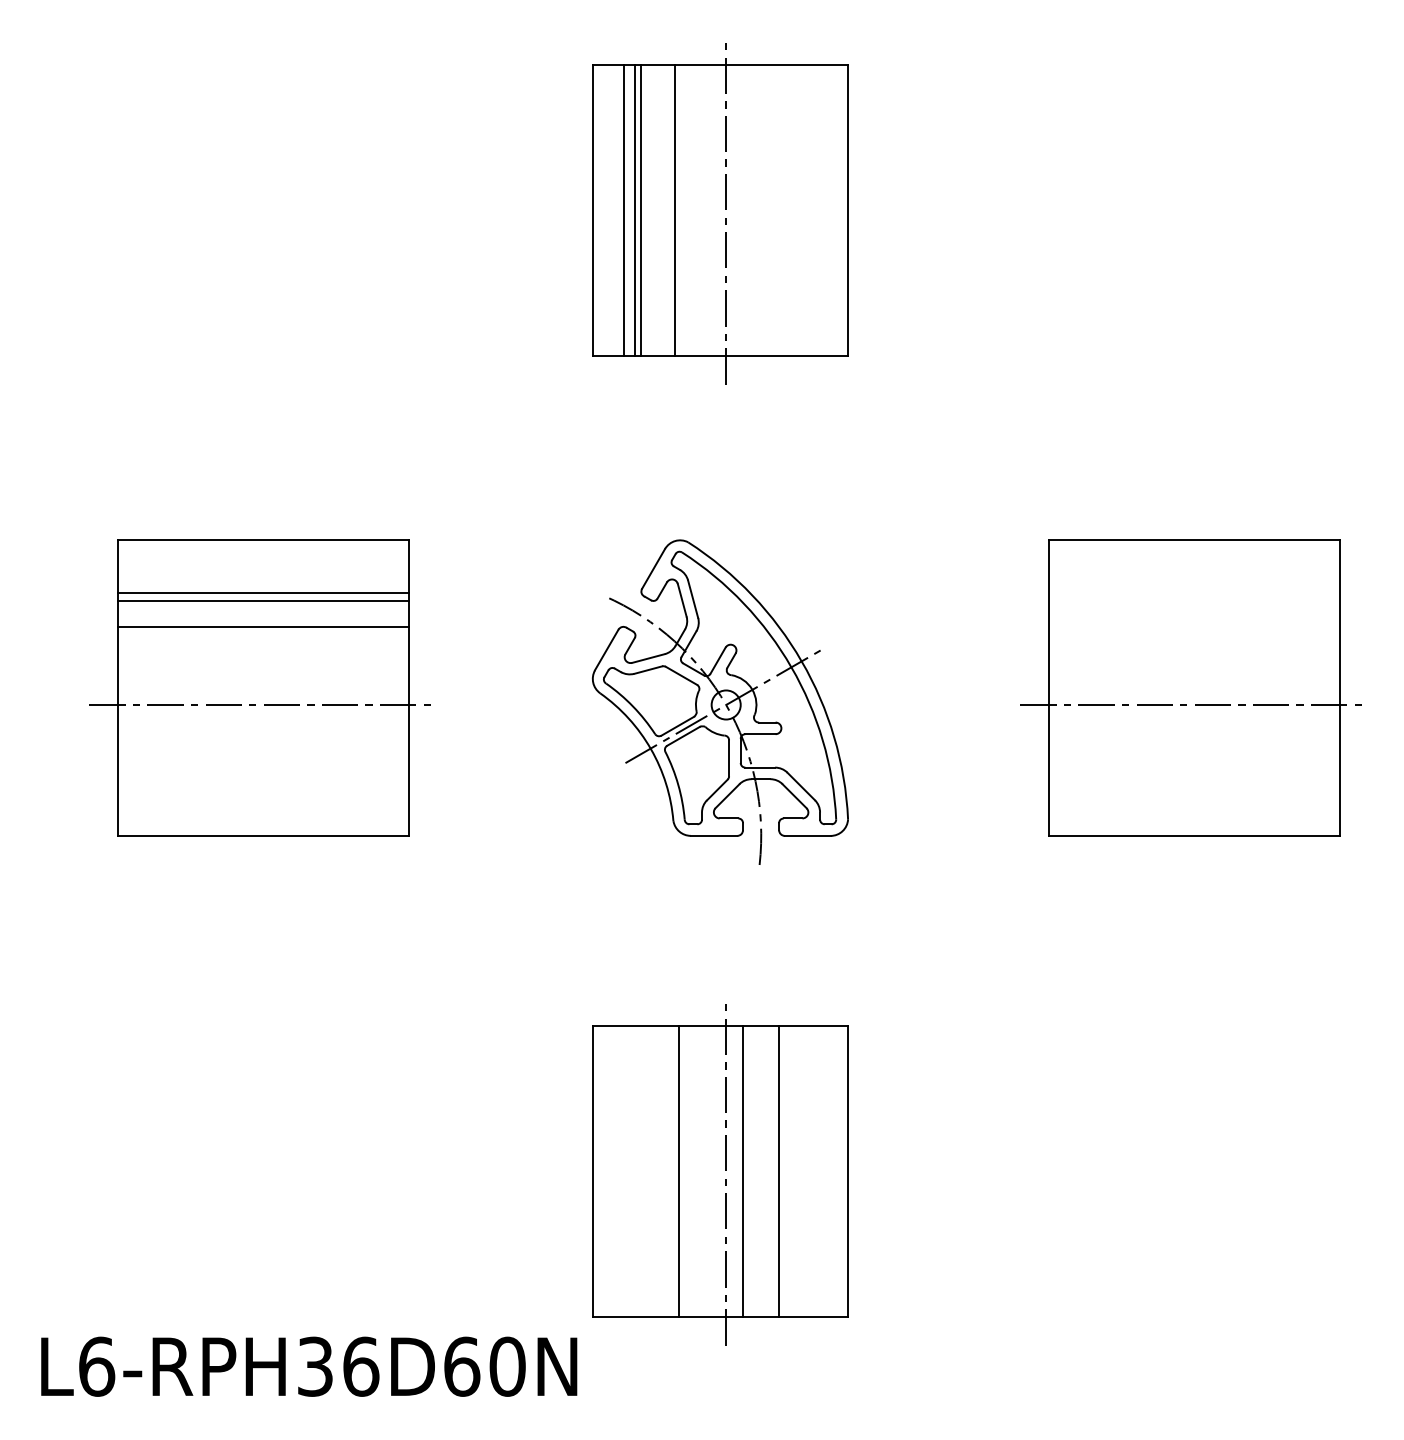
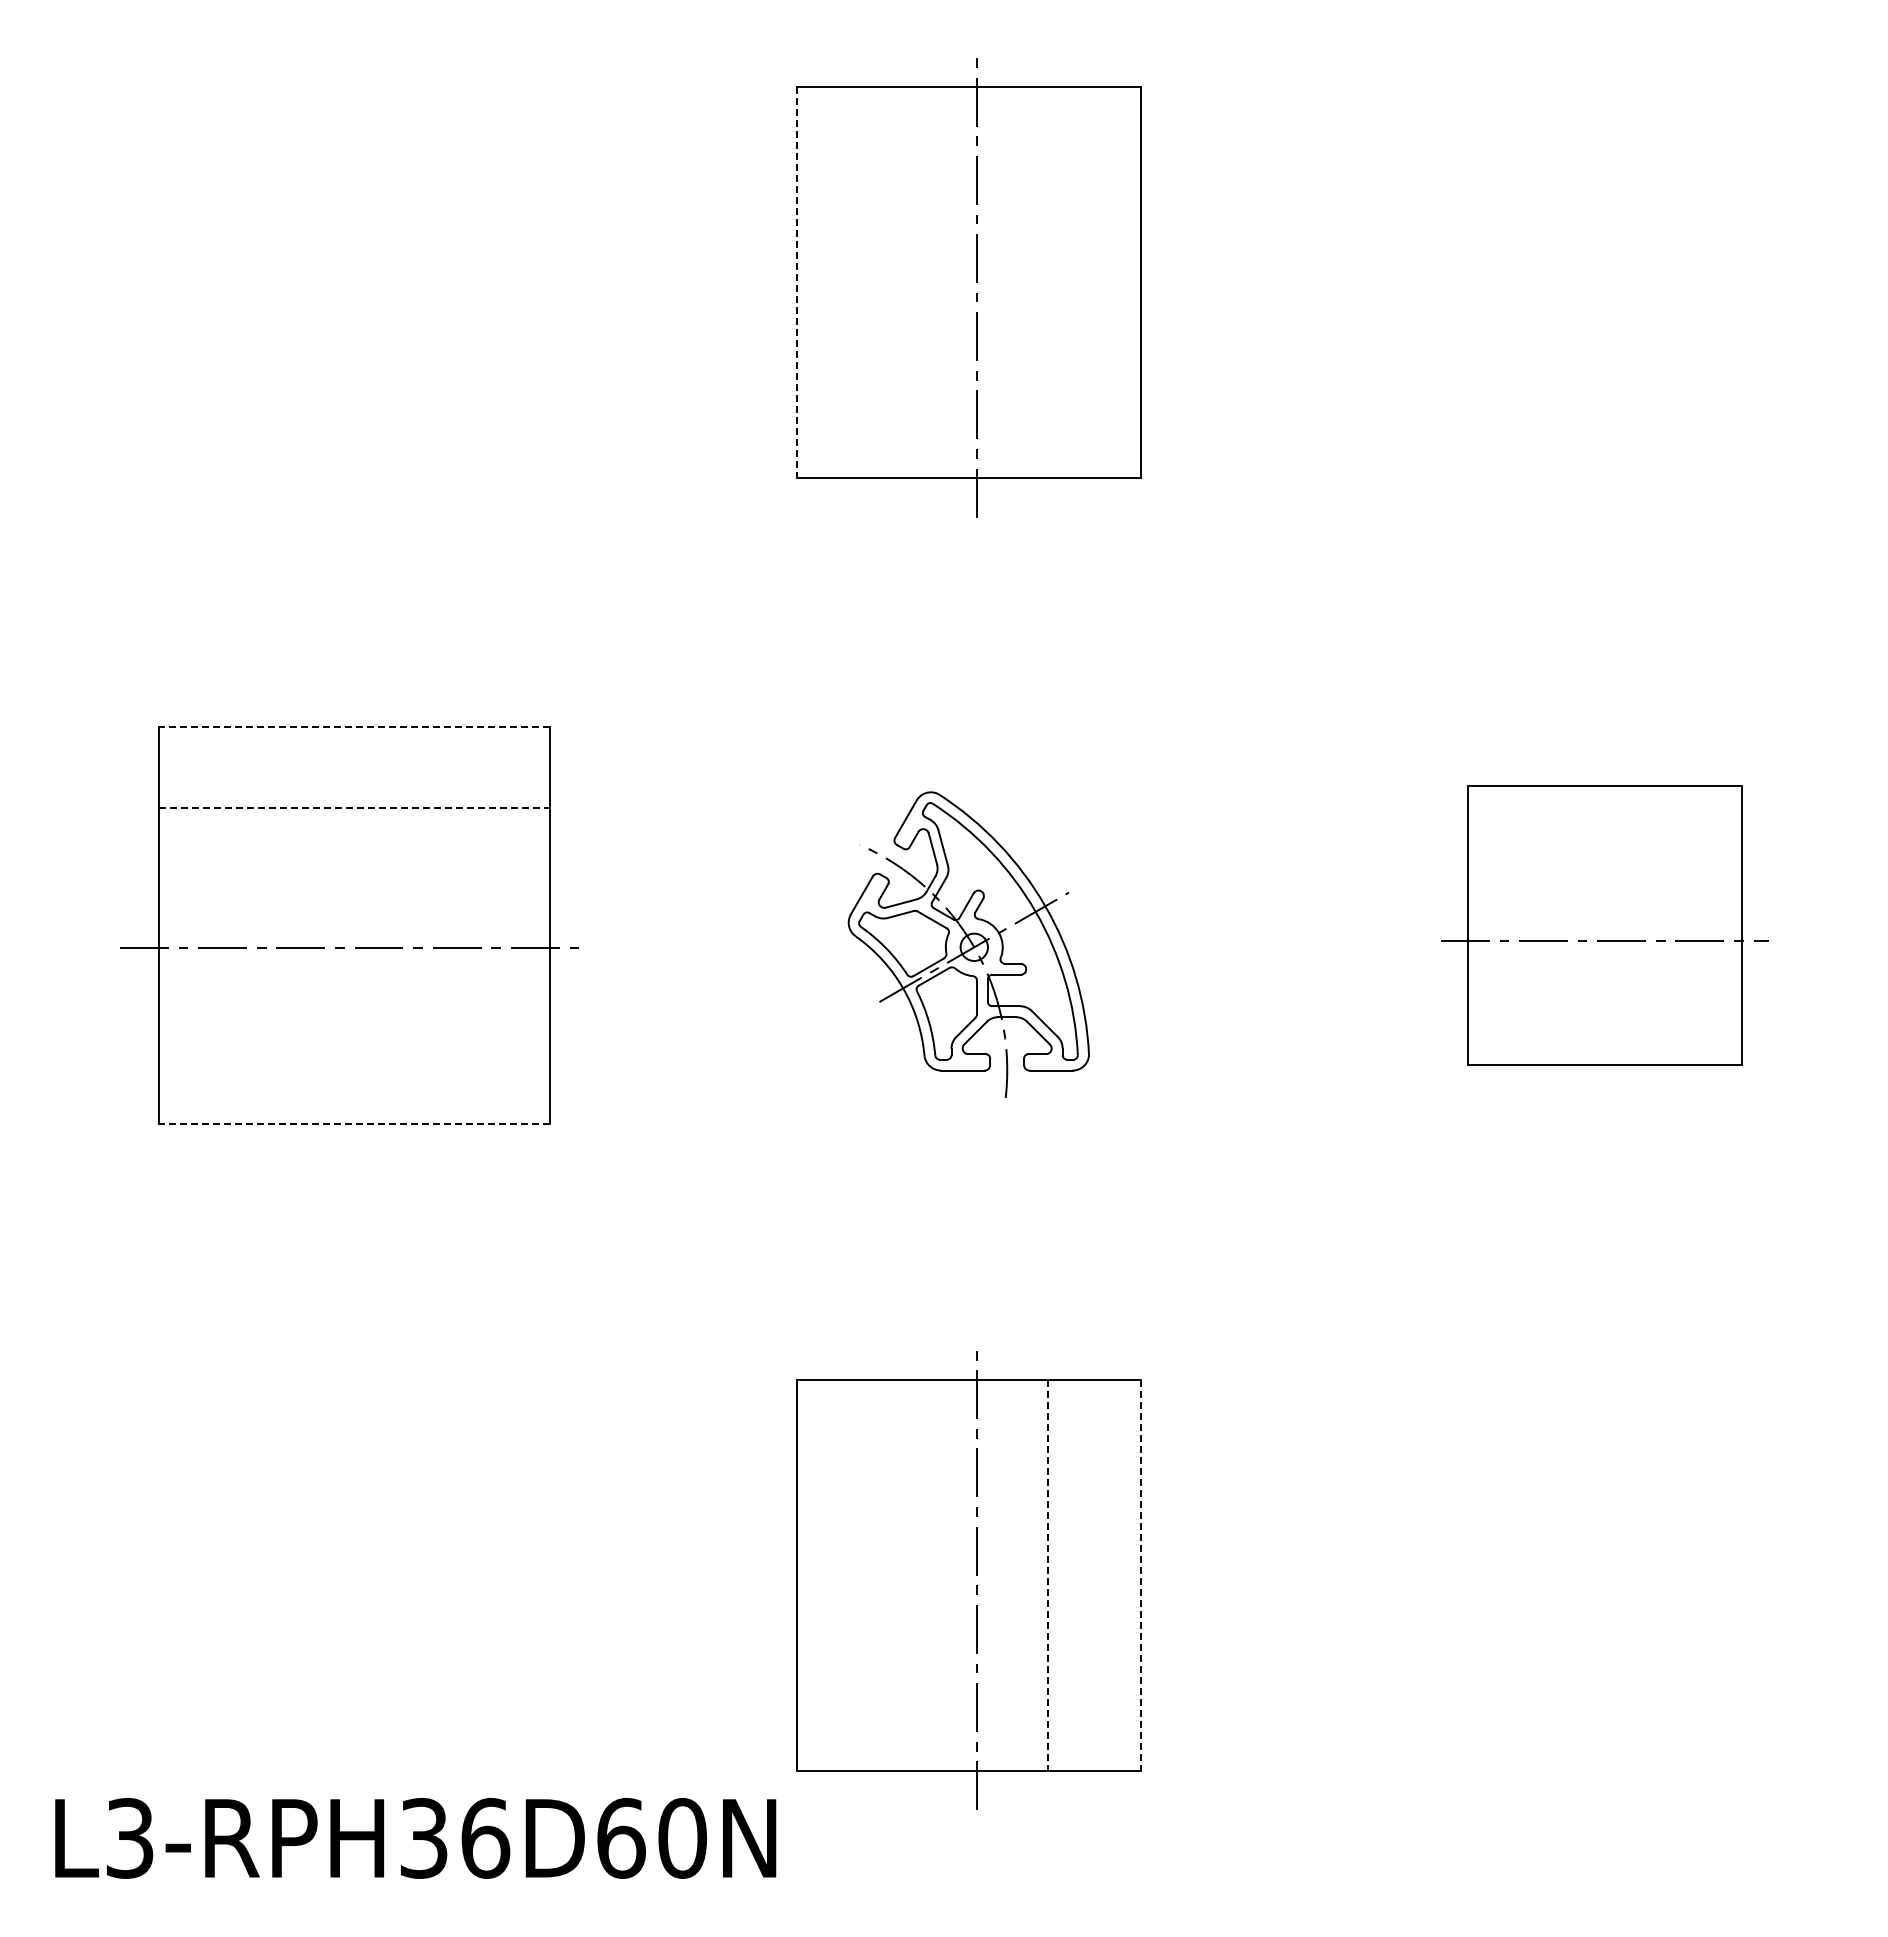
line: (623, 209) -> (838, 282), removed
line: (635, 209) -> (854, 282), removed
line: (641, 209) -> (862, 282), removed
line: (675, 209) -> (908, 282), removed
line: (593, 210) -> (797, 283), solid -> dashed
line: (263, 540) -> (354, 726), solid -> dashed
line: (263, 593) -> (354, 798), removed
line: (264, 601) -> (355, 808), solid -> dashed
line: (263, 627) -> (354, 843), removed
part: (1190, 688) -> (1601, 925), size x0.7
part: (720, 702) -> (968, 944), size x0.7
line: (263, 835) -> (354, 1124), solid -> dashed
line: (679, 1171) -> (913, 1575), removed
line: (743, 1171) -> (999, 1575), removed
line: (778, 1172) -> (1047, 1576), solid -> dashed
line: (848, 1172) -> (1140, 1576), solid -> dashed
text: (97, 1366) -> (130, 1837), L6-RPH36D60N -> L3-RPH36D60N

